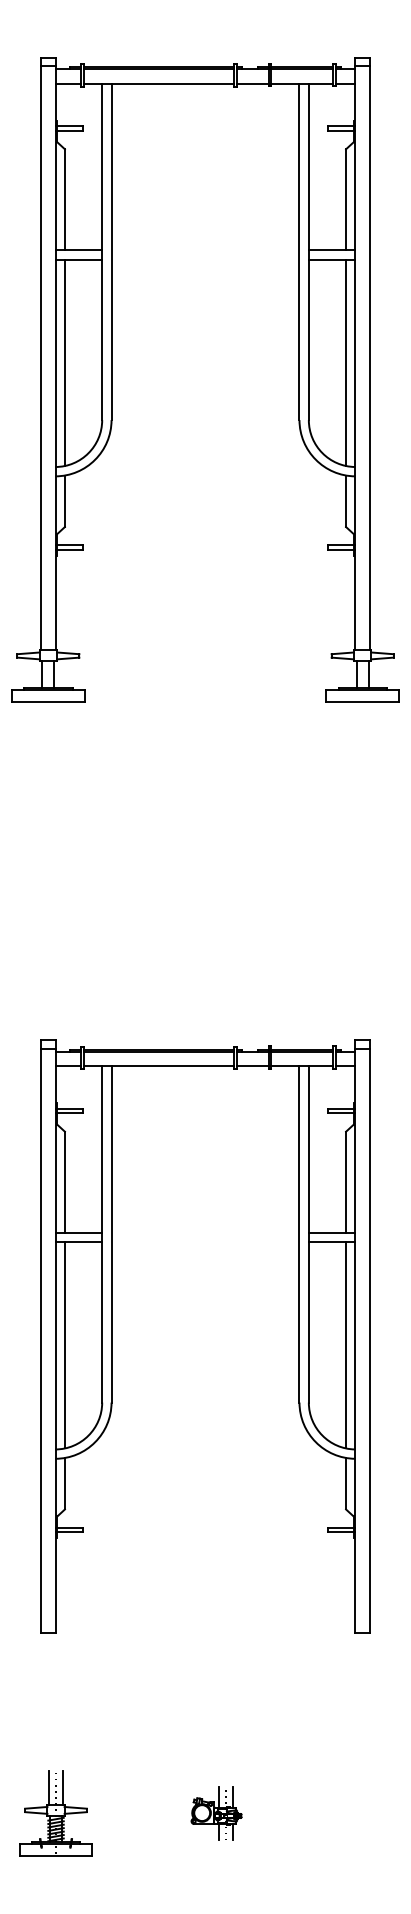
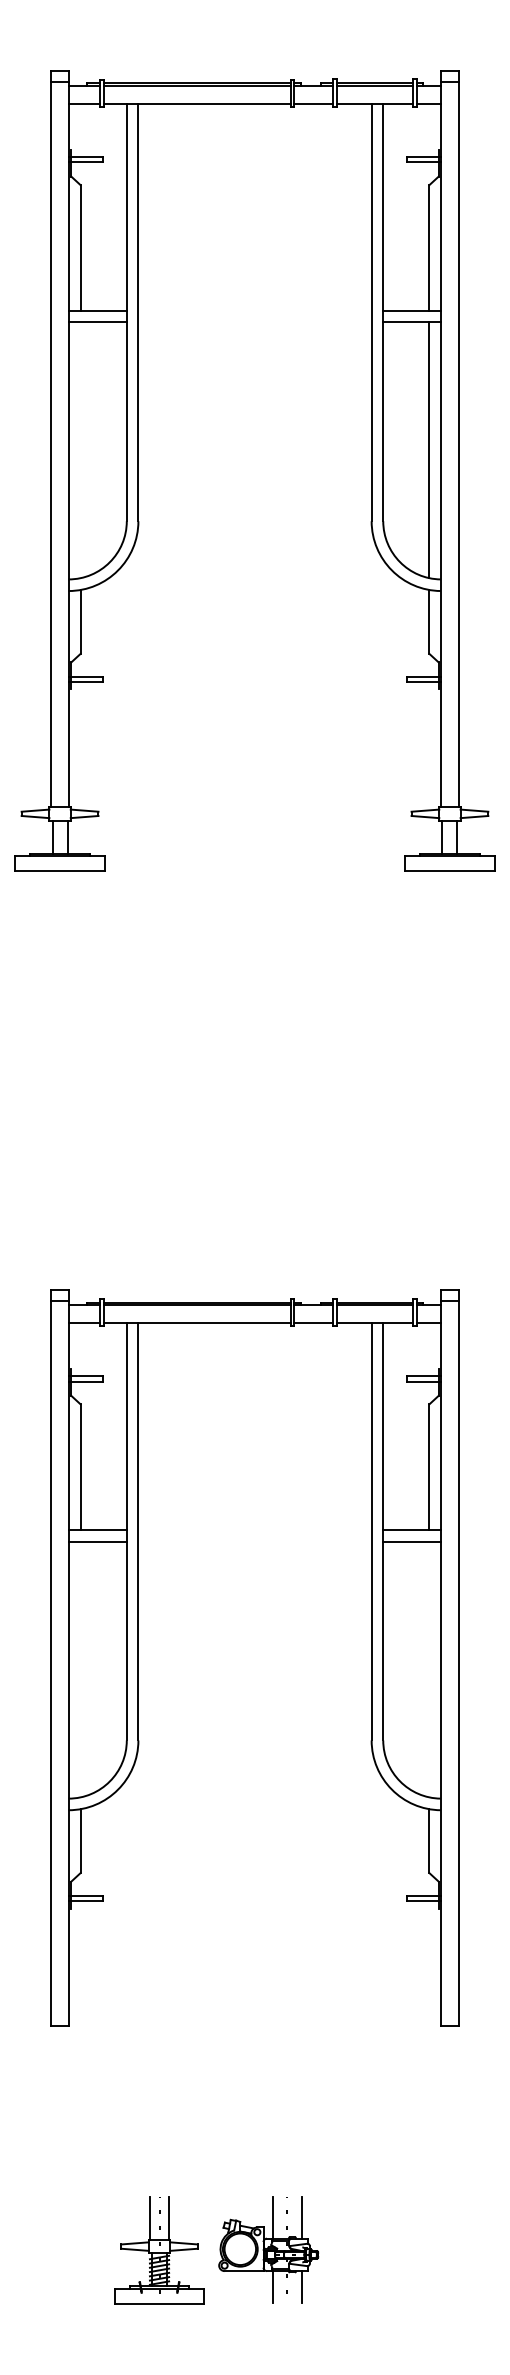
line: (64, 363) -> (80, 450), removed
line: (64, 1345) -> (80, 1669), removed
line: (346, 1345) -> (429, 1669), removed
part: (56, 1813) -> (159, 2250), moved
part: (216, 1813) -> (268, 2250), size x1.6

